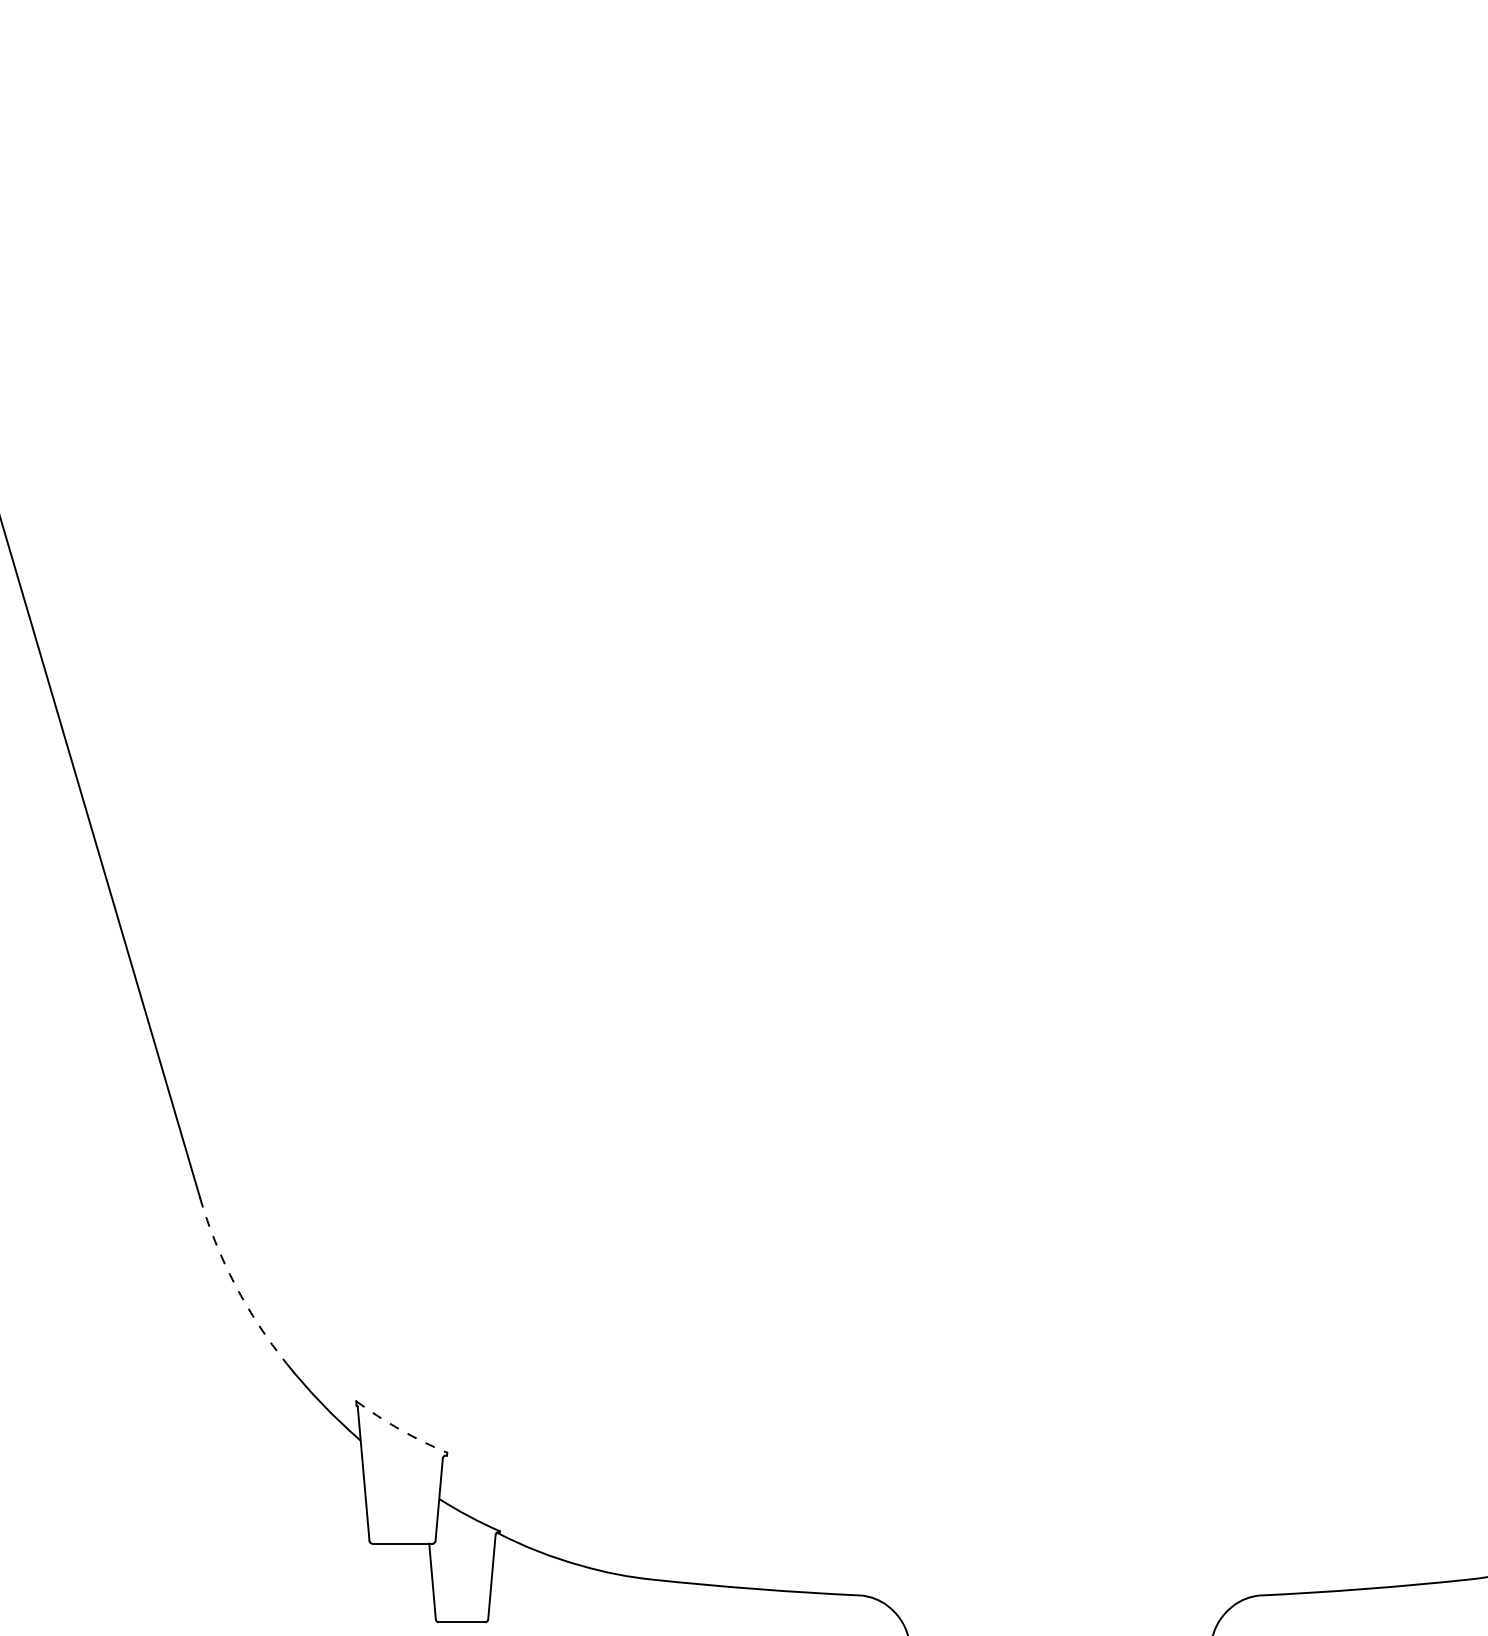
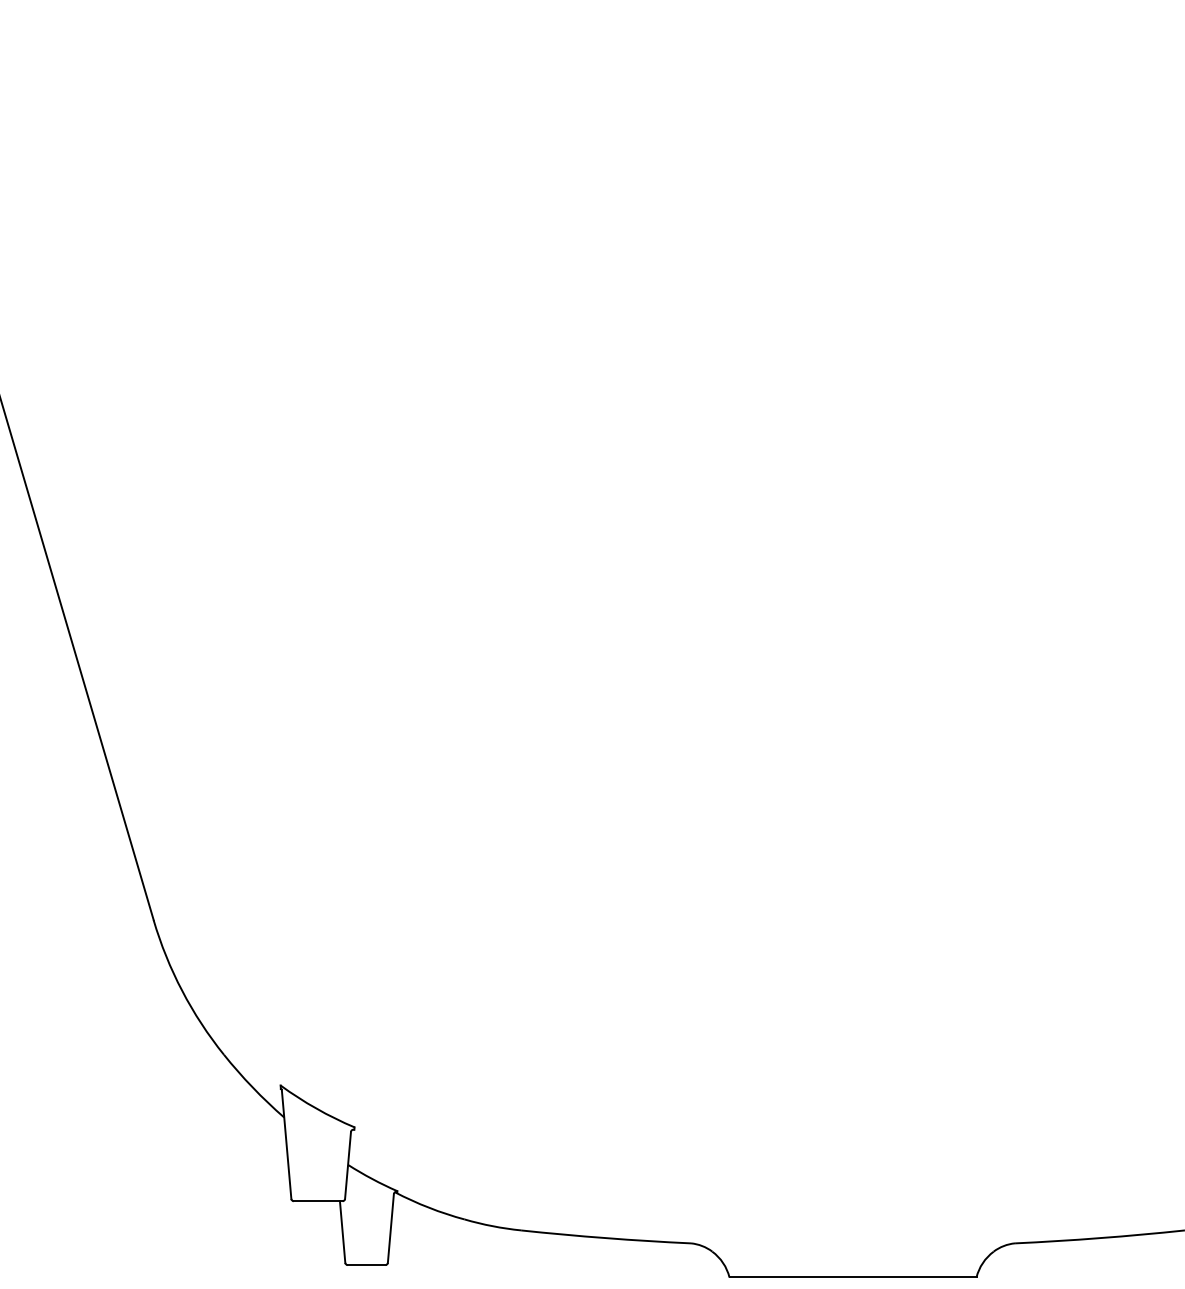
arc: (235, 1284) -> (182, 990), dashed -> solid
arc: (400, 1429) -> (316, 1108), dashed -> solid

